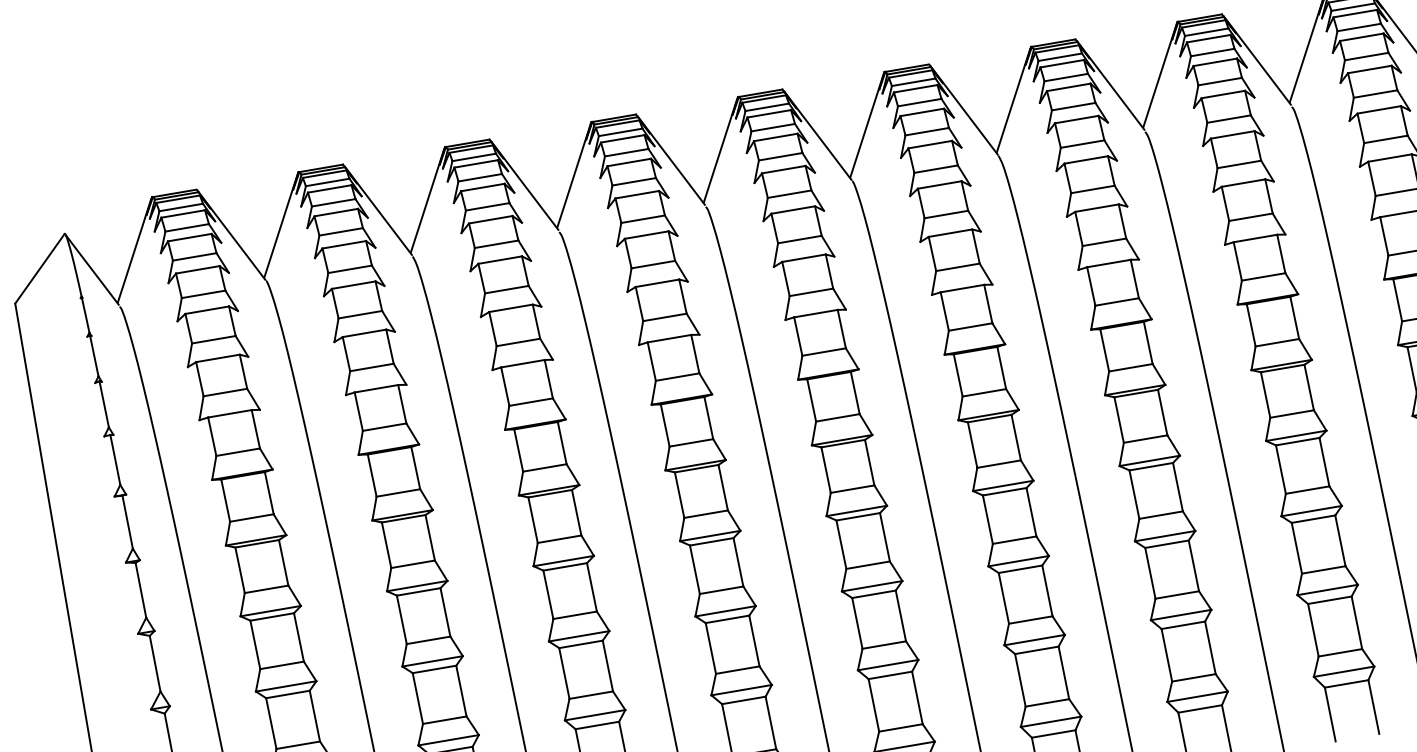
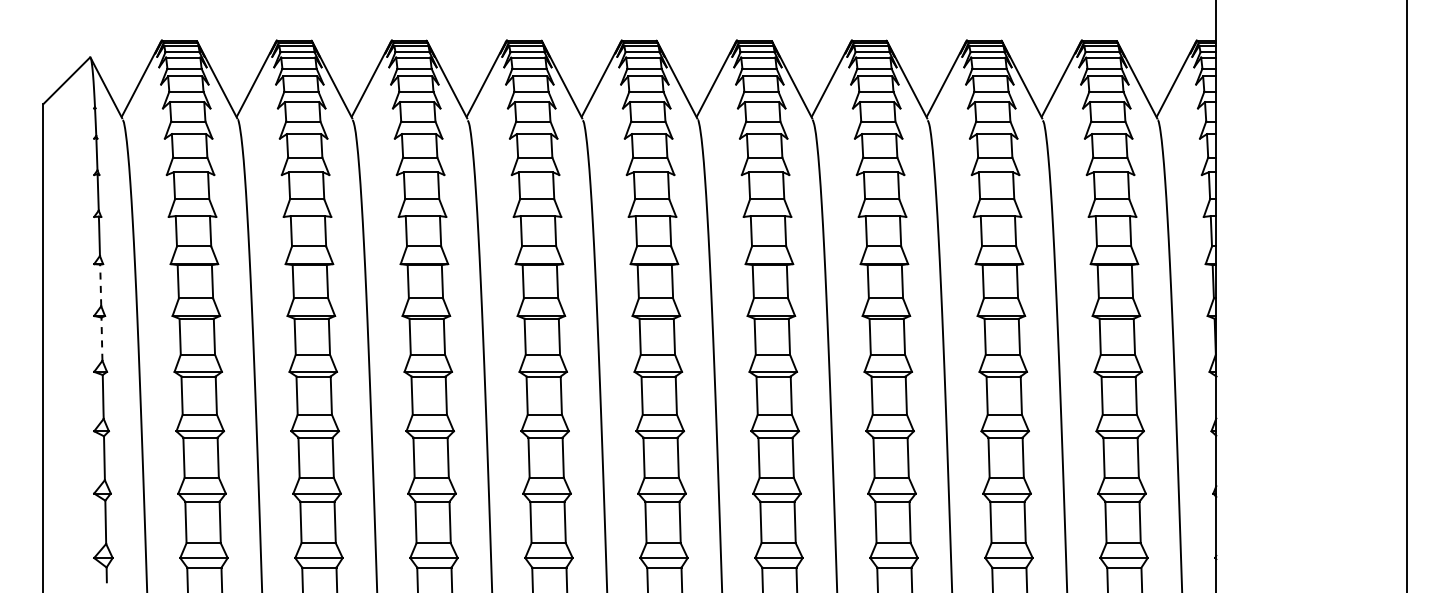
line: (127, 522) -> (100, 285), solid -> dashed
line: (140, 590) -> (101, 339), solid -> dashed

